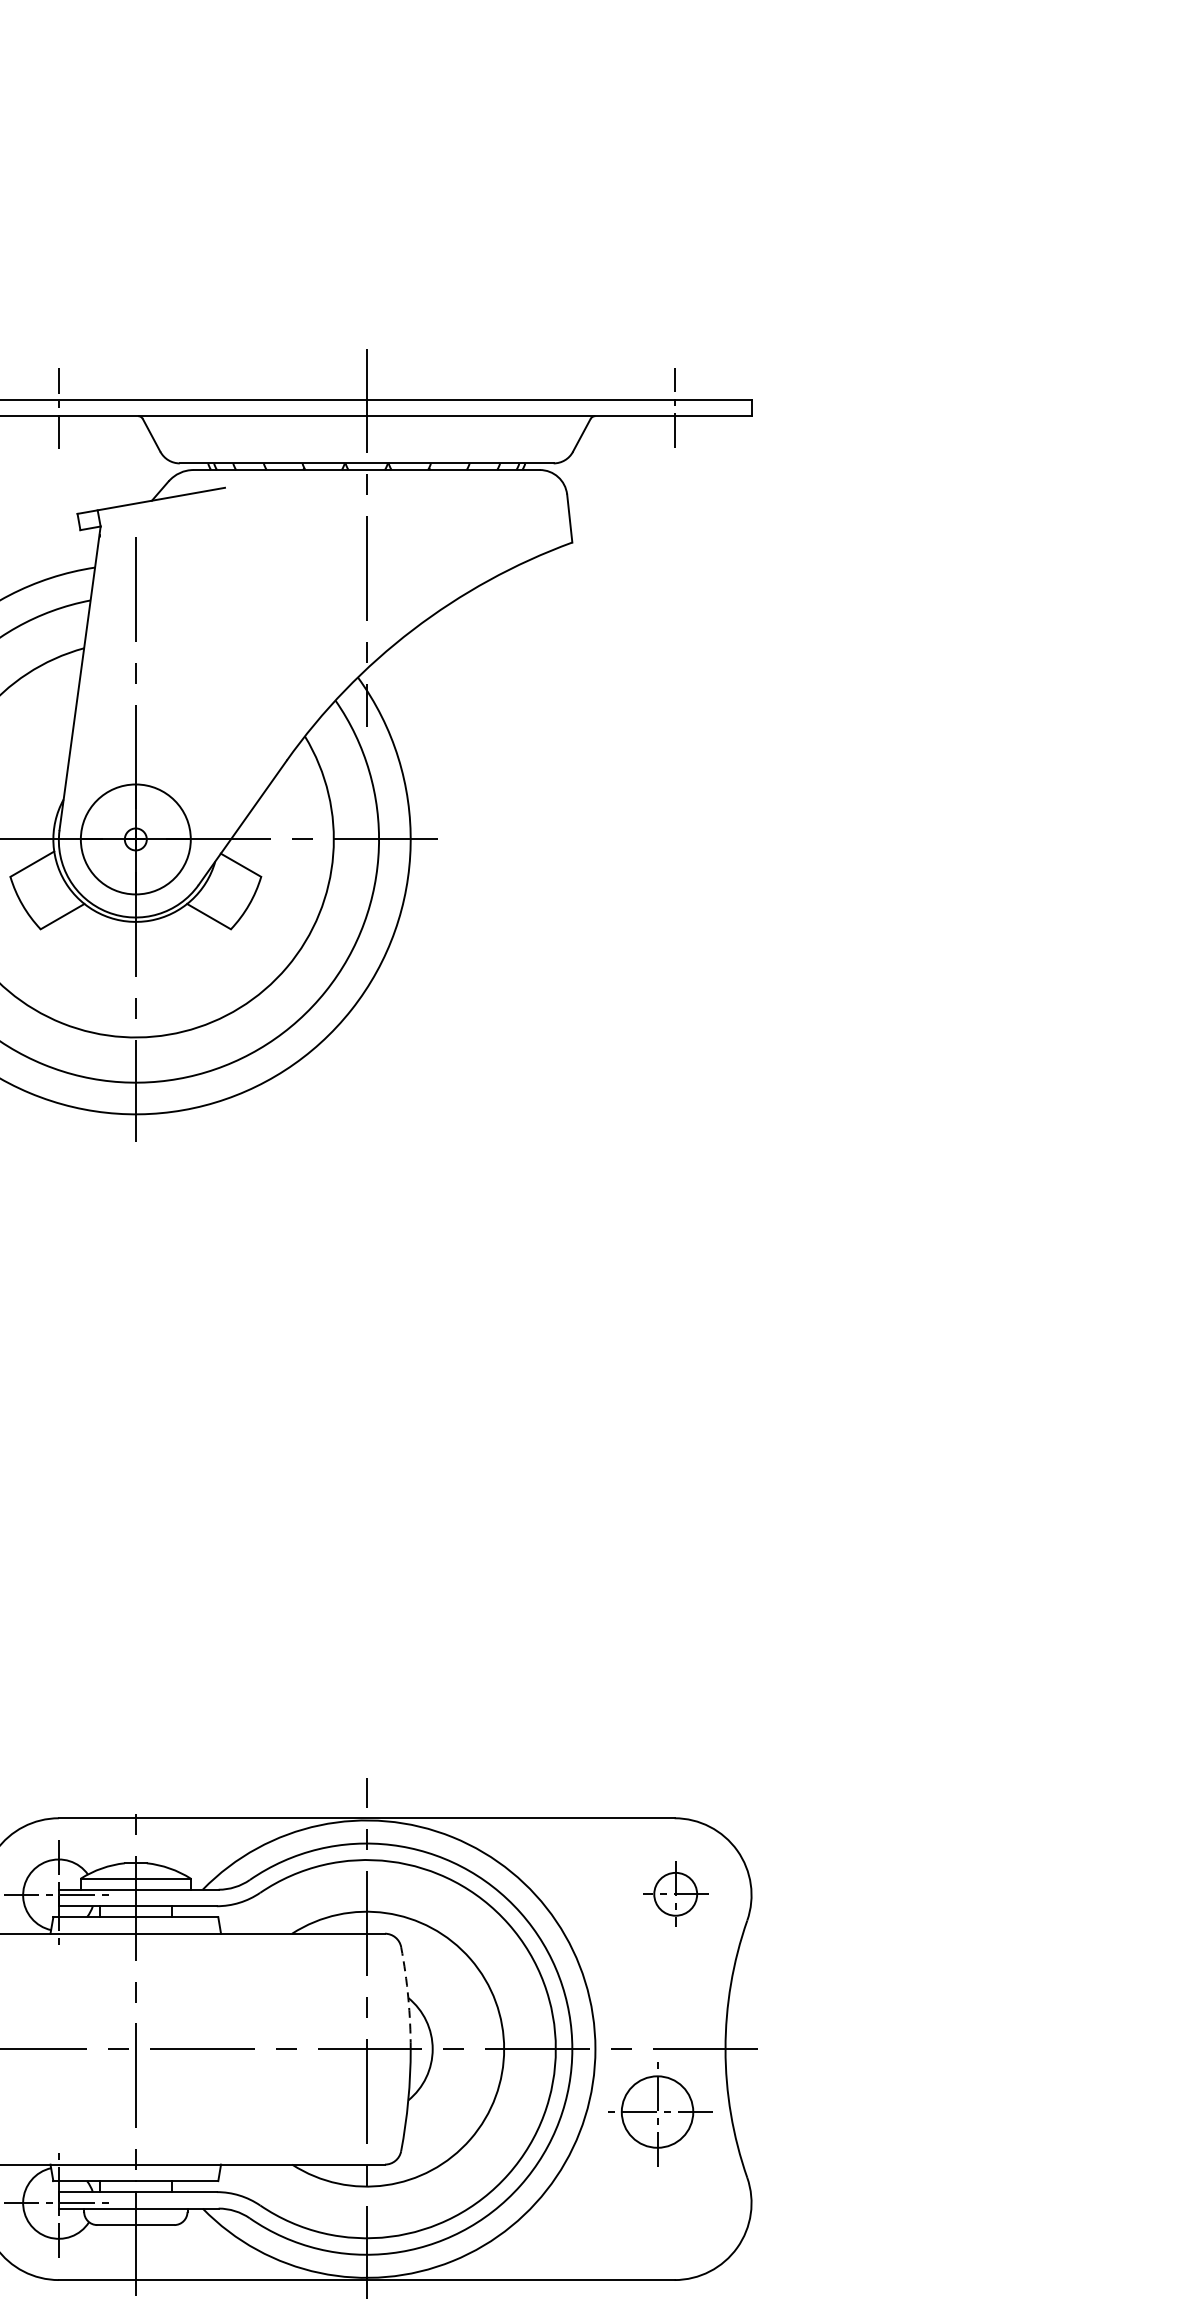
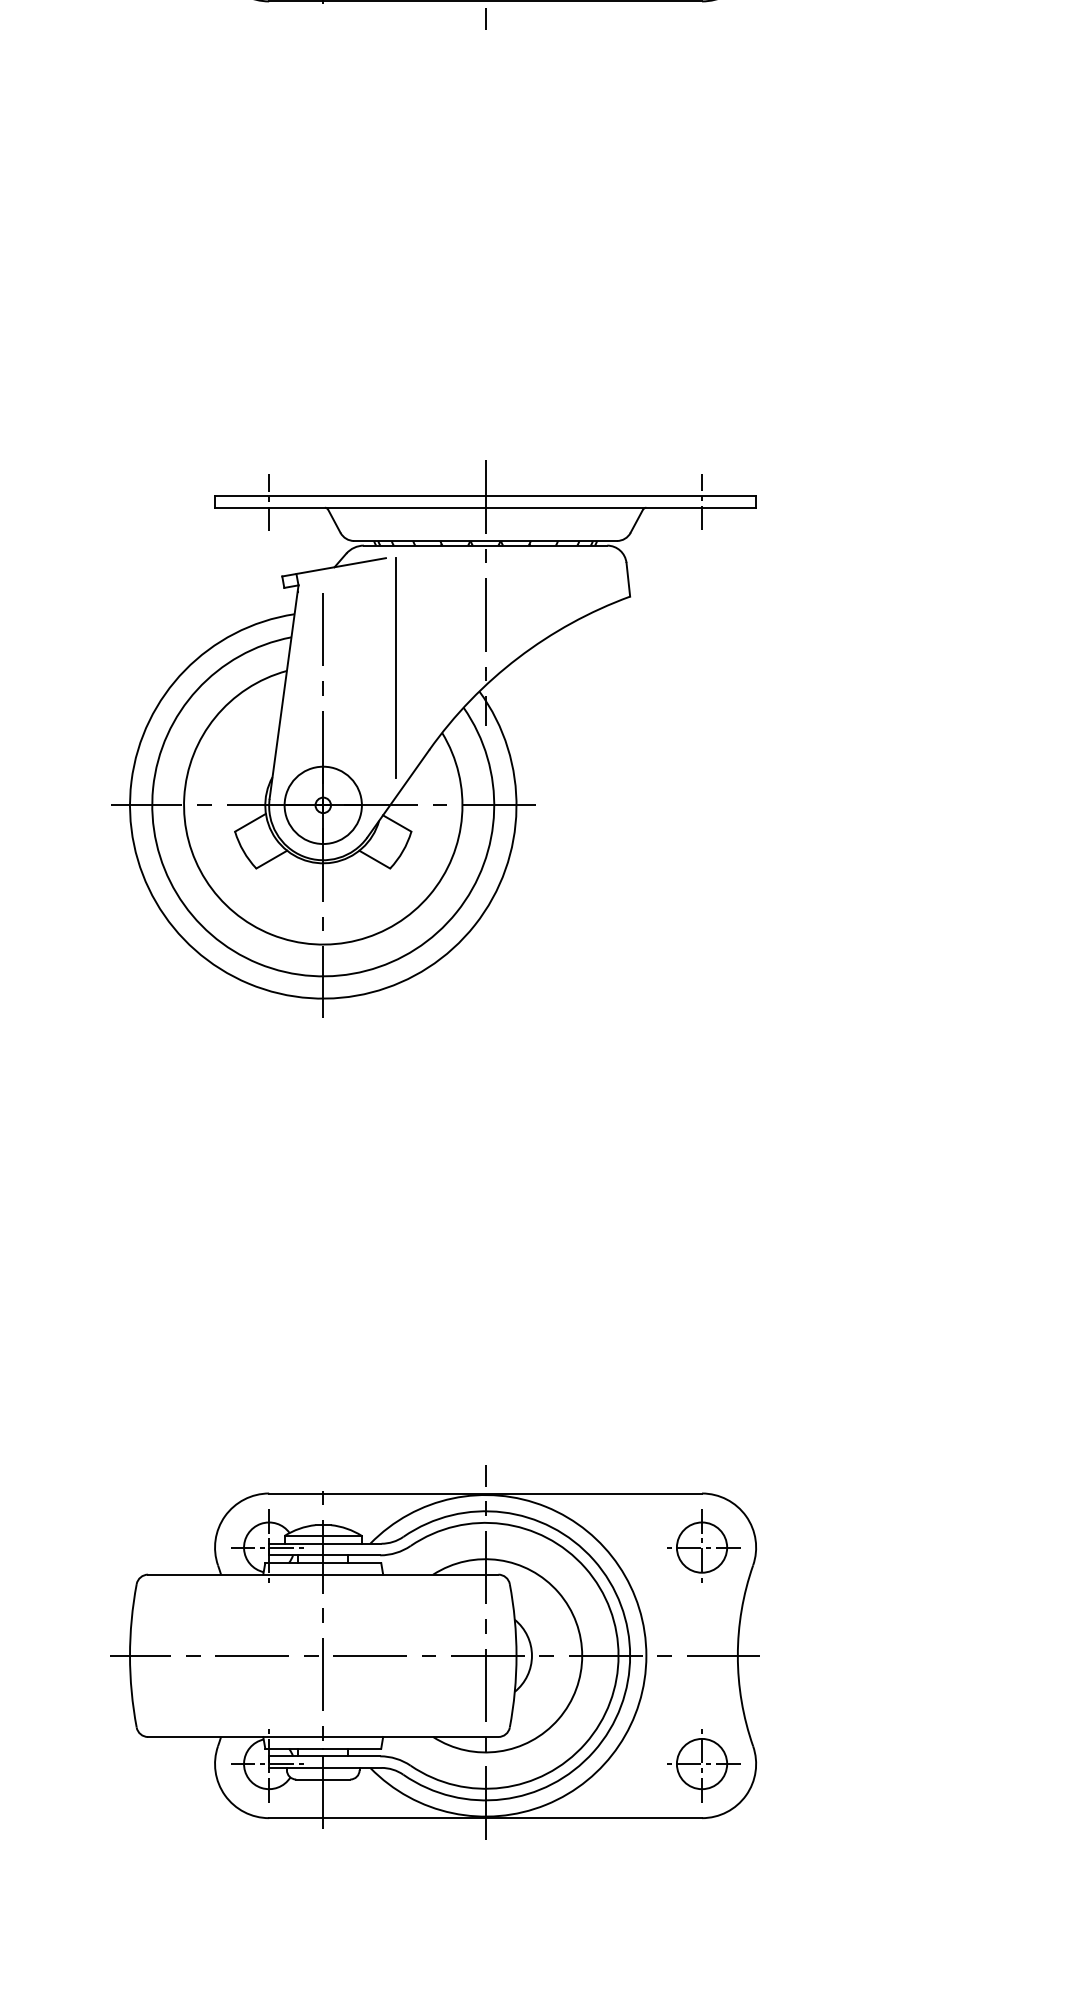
line: (240, 643) -> (396, 667), added
part: (676, 1892) -> (703, 1545), size x1.67
arc: (407, 1997) -> (514, 1619), dashed -> solid
part: (659, 2114) -> (703, 1765), moved

